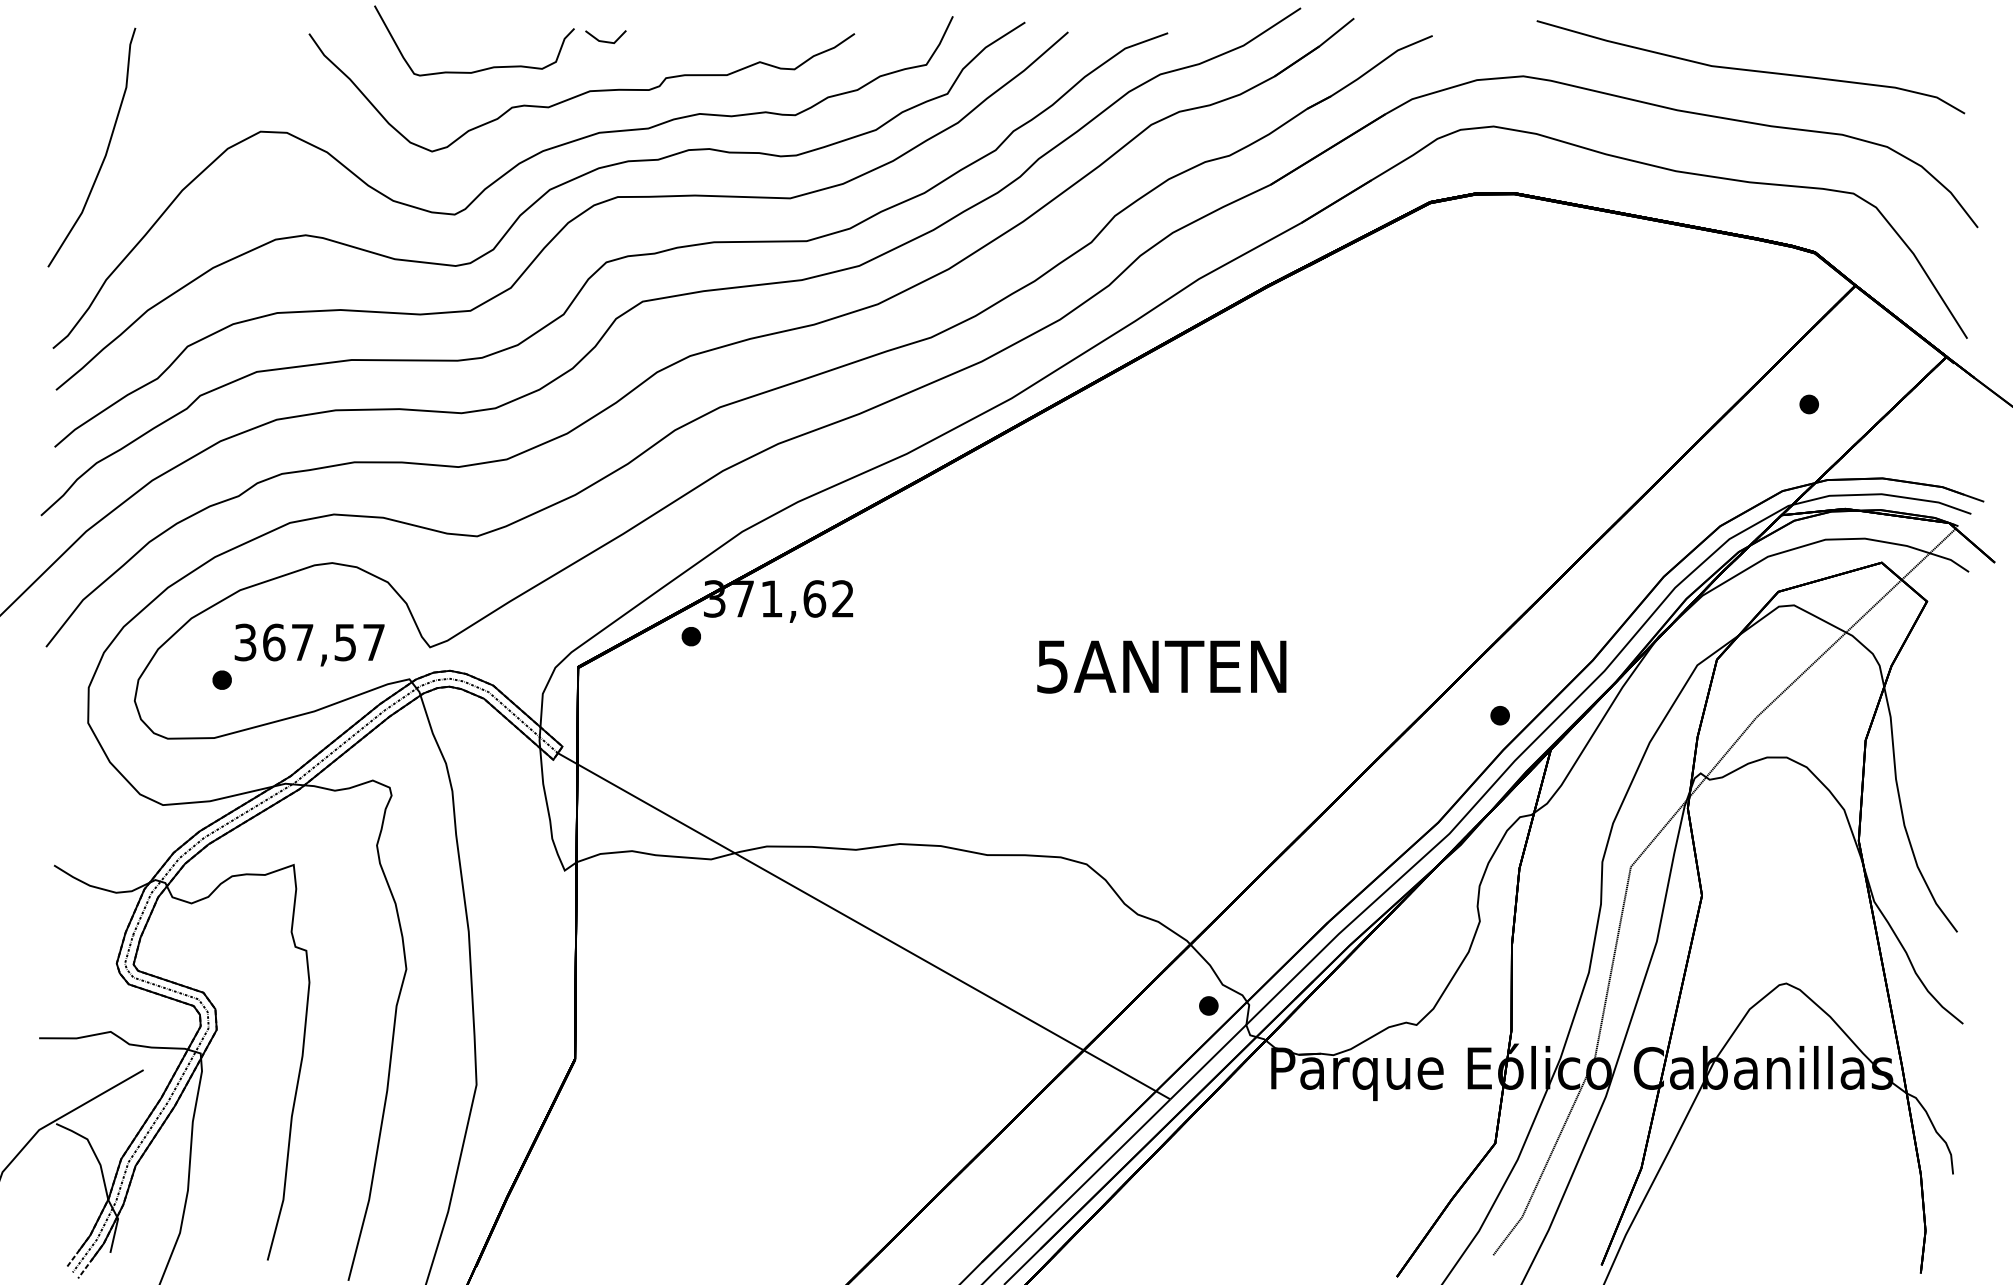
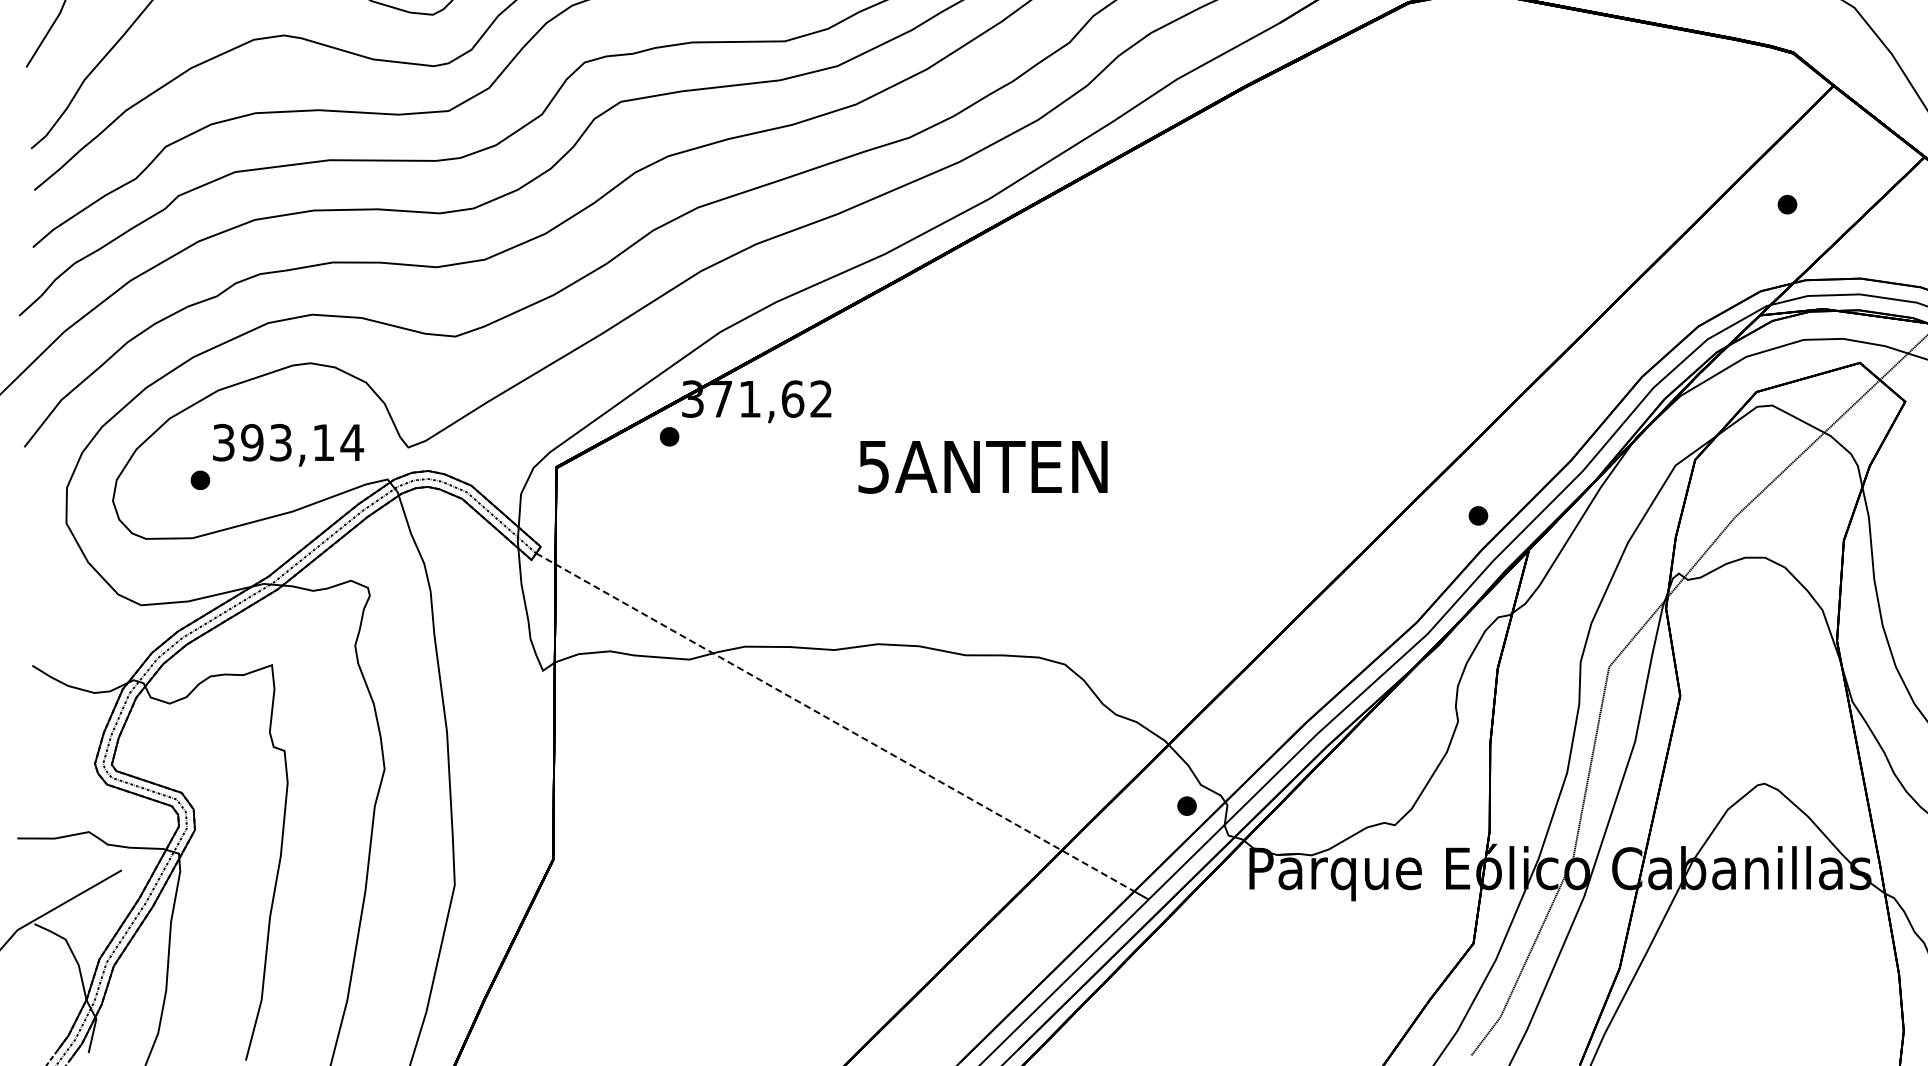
text: (323, 642) -> (301, 442), 367,57 -> 393,14
text: (1161, 666) -> (982, 466), moved
line: (857, 922) -> (835, 722), solid -> dashed

